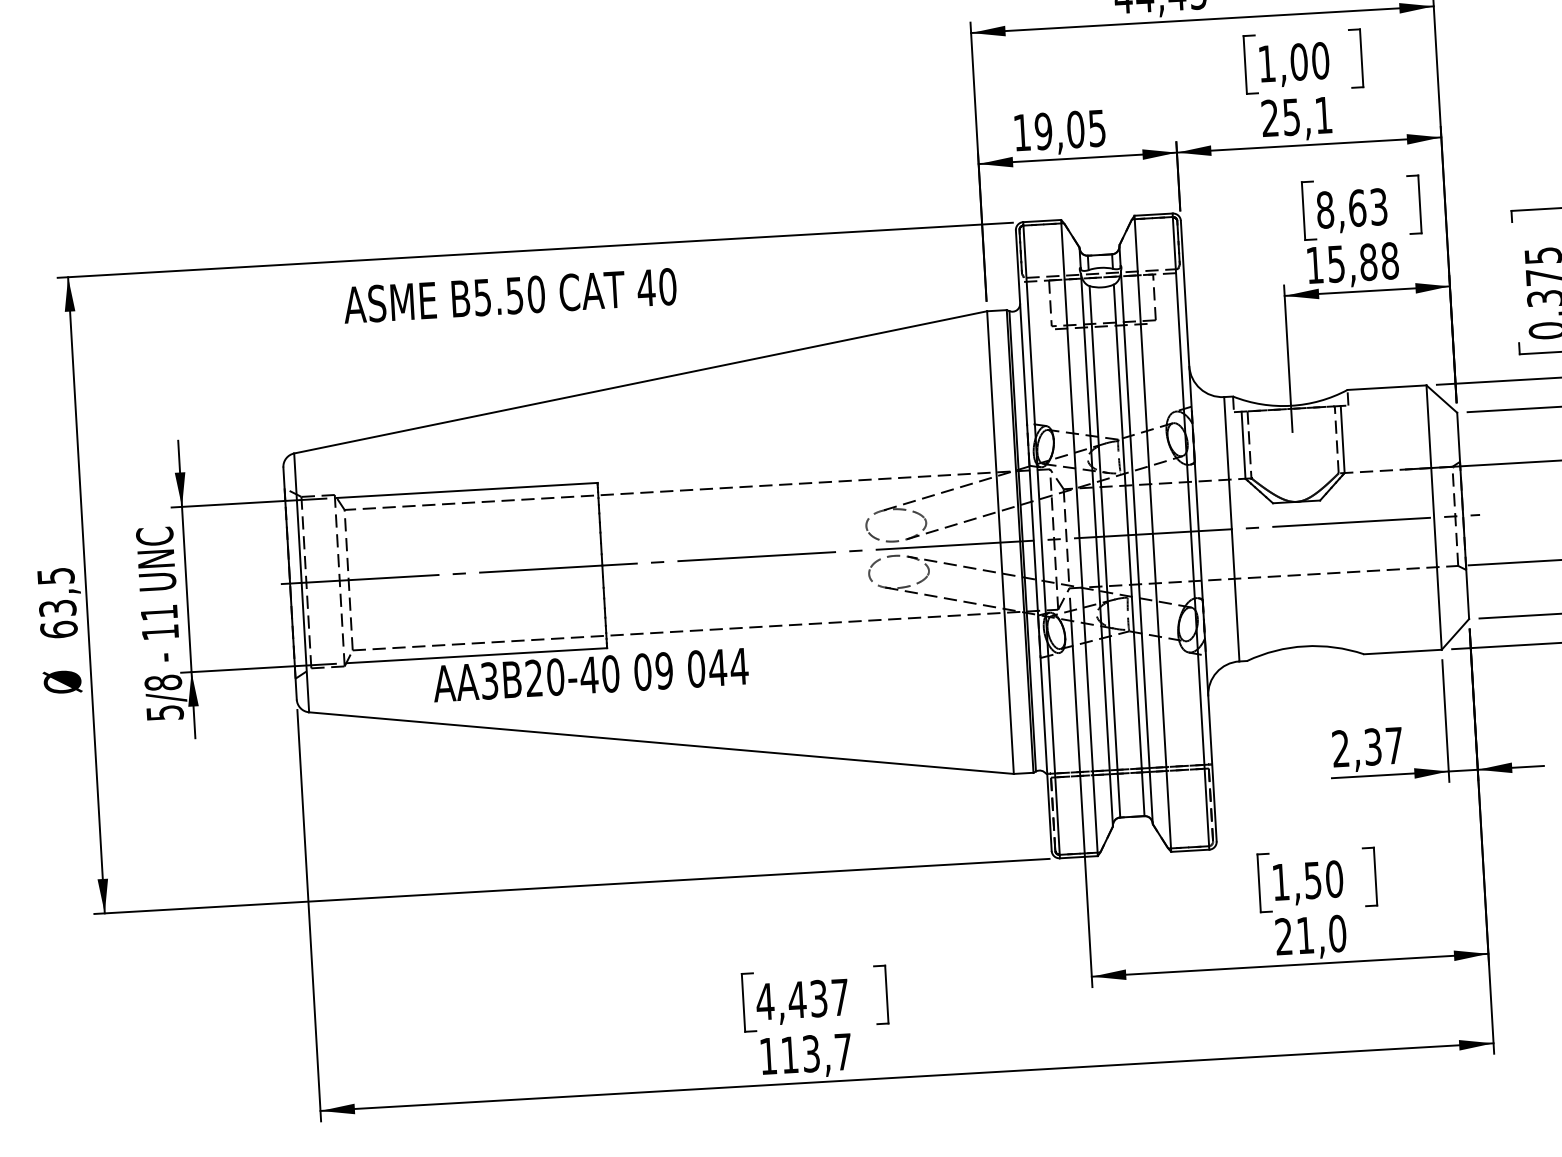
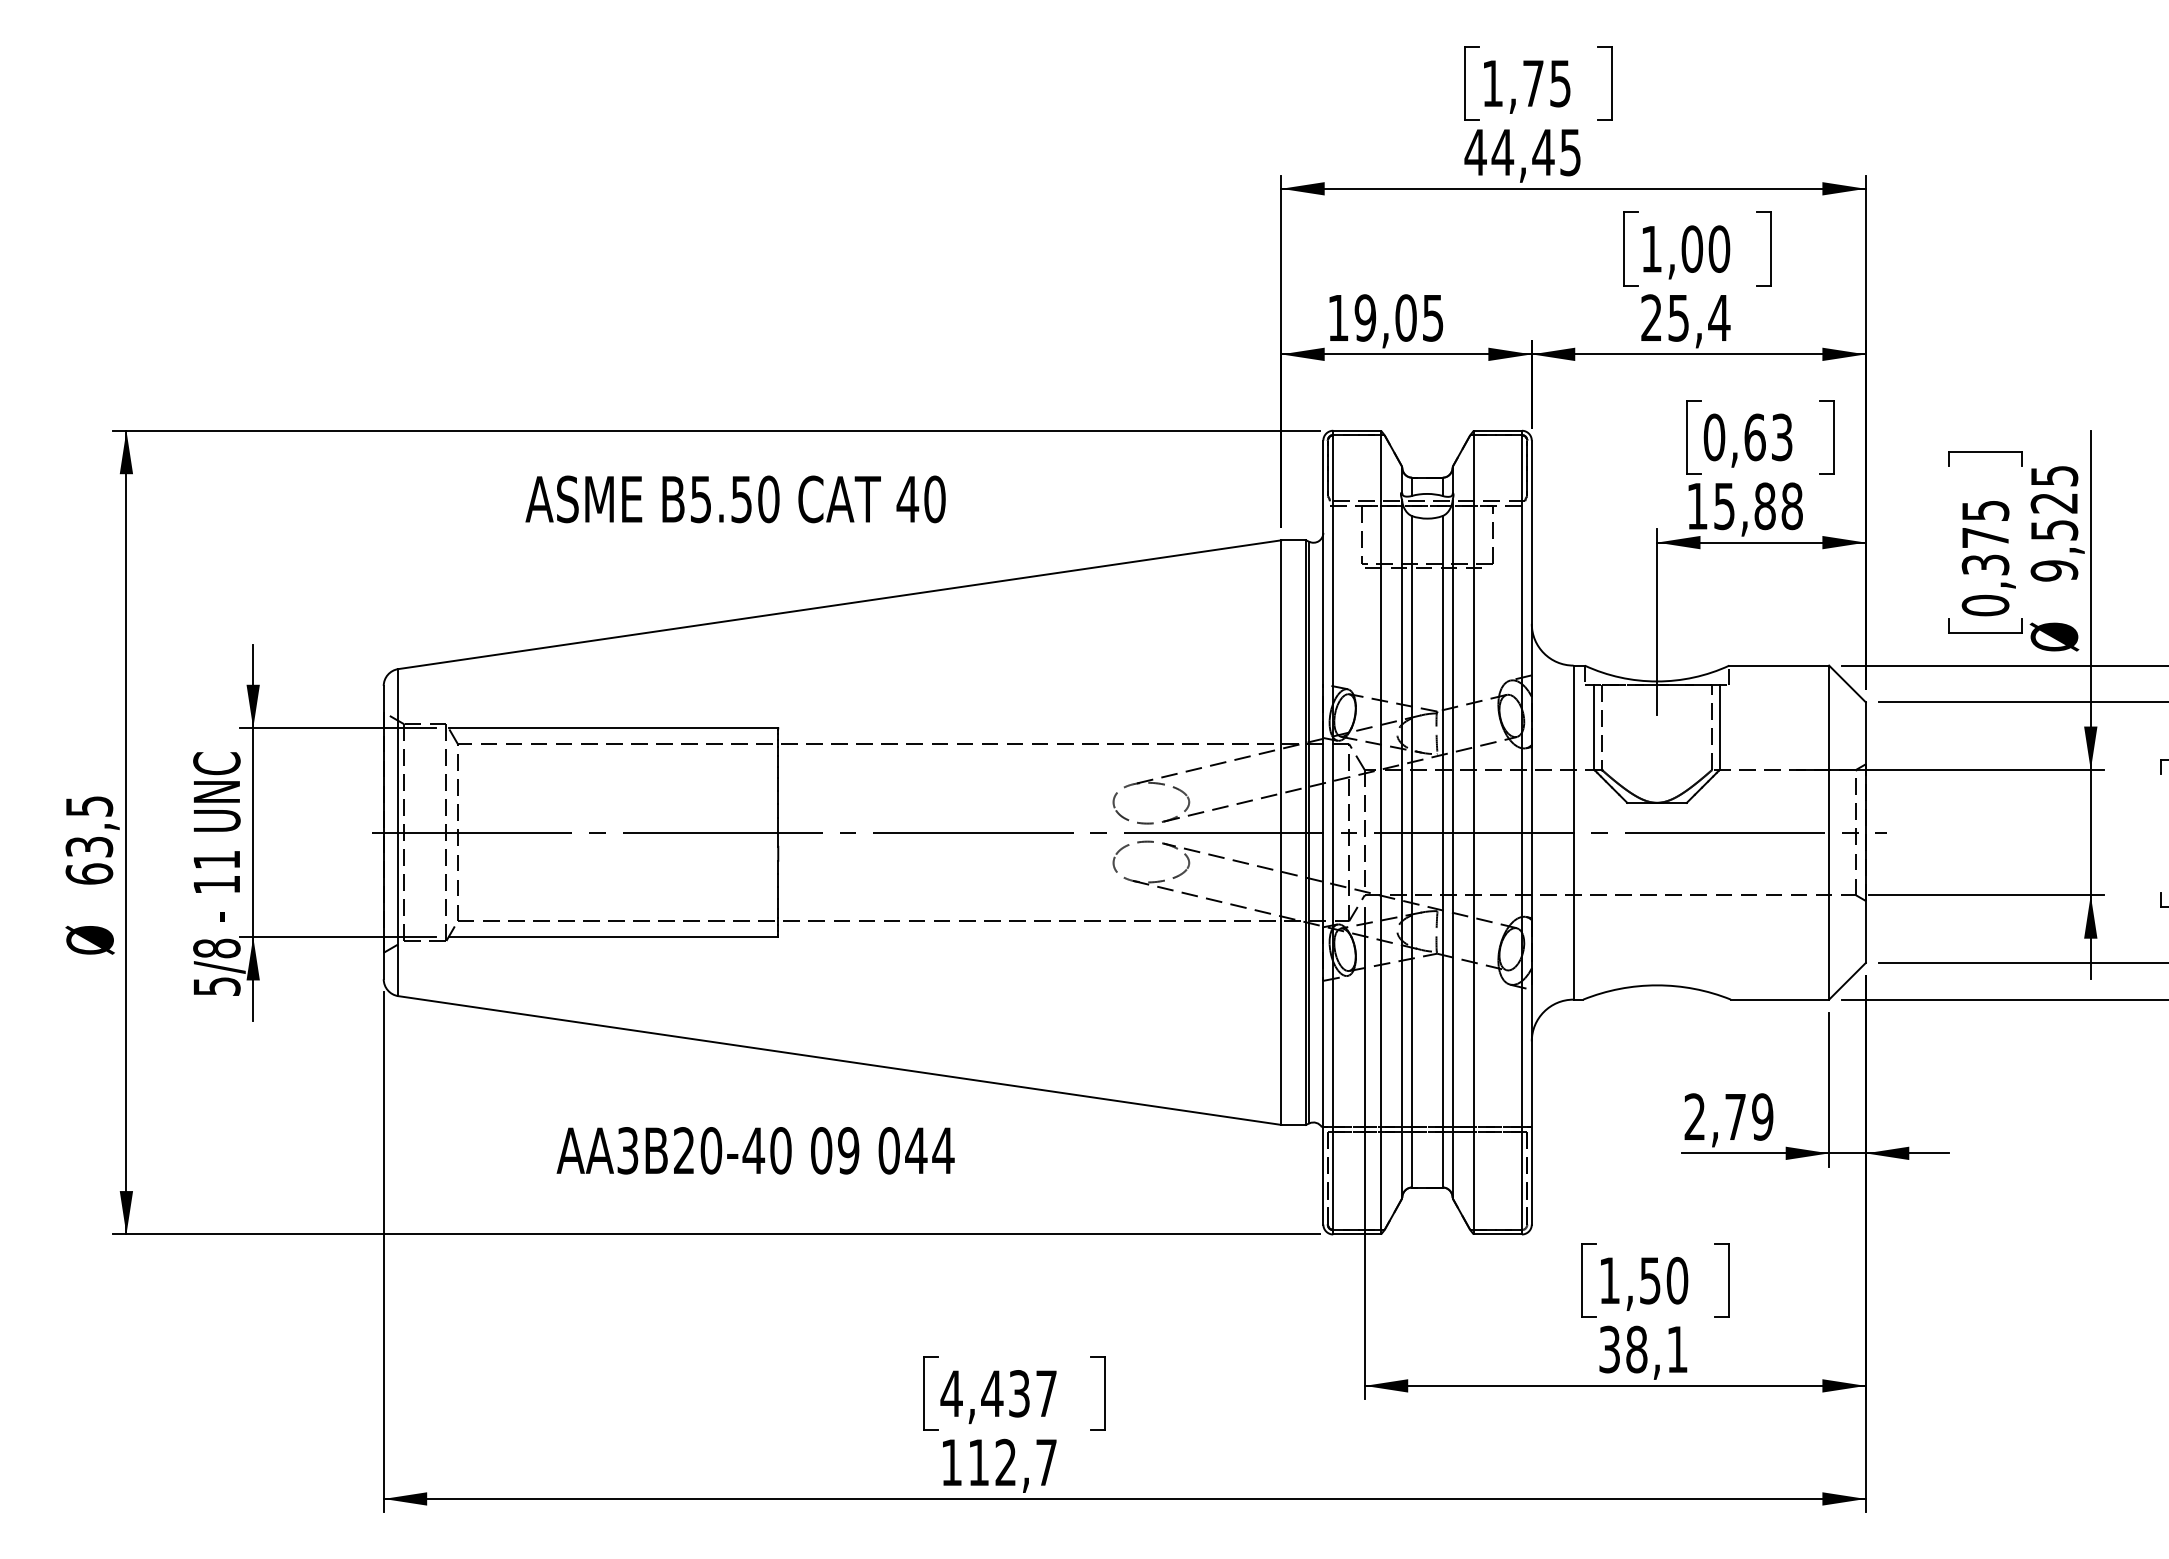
text: (1323, 114) -> (1719, 317), 25,1 -> 25,4
text: (1325, 210) -> (1714, 437), 8,63 -> 0,63
text: (509, 296) -> (735, 499), moved
text: (590, 674) -> (755, 1150), moved
text: (1384, 745) -> (1749, 1116), 2,37 -> 2,79
text: (1310, 935) -> (1643, 1349), 21,0 -> 38,1
text: (810, 1053) -> (1005, 1462), 113,7 -> 112,7

